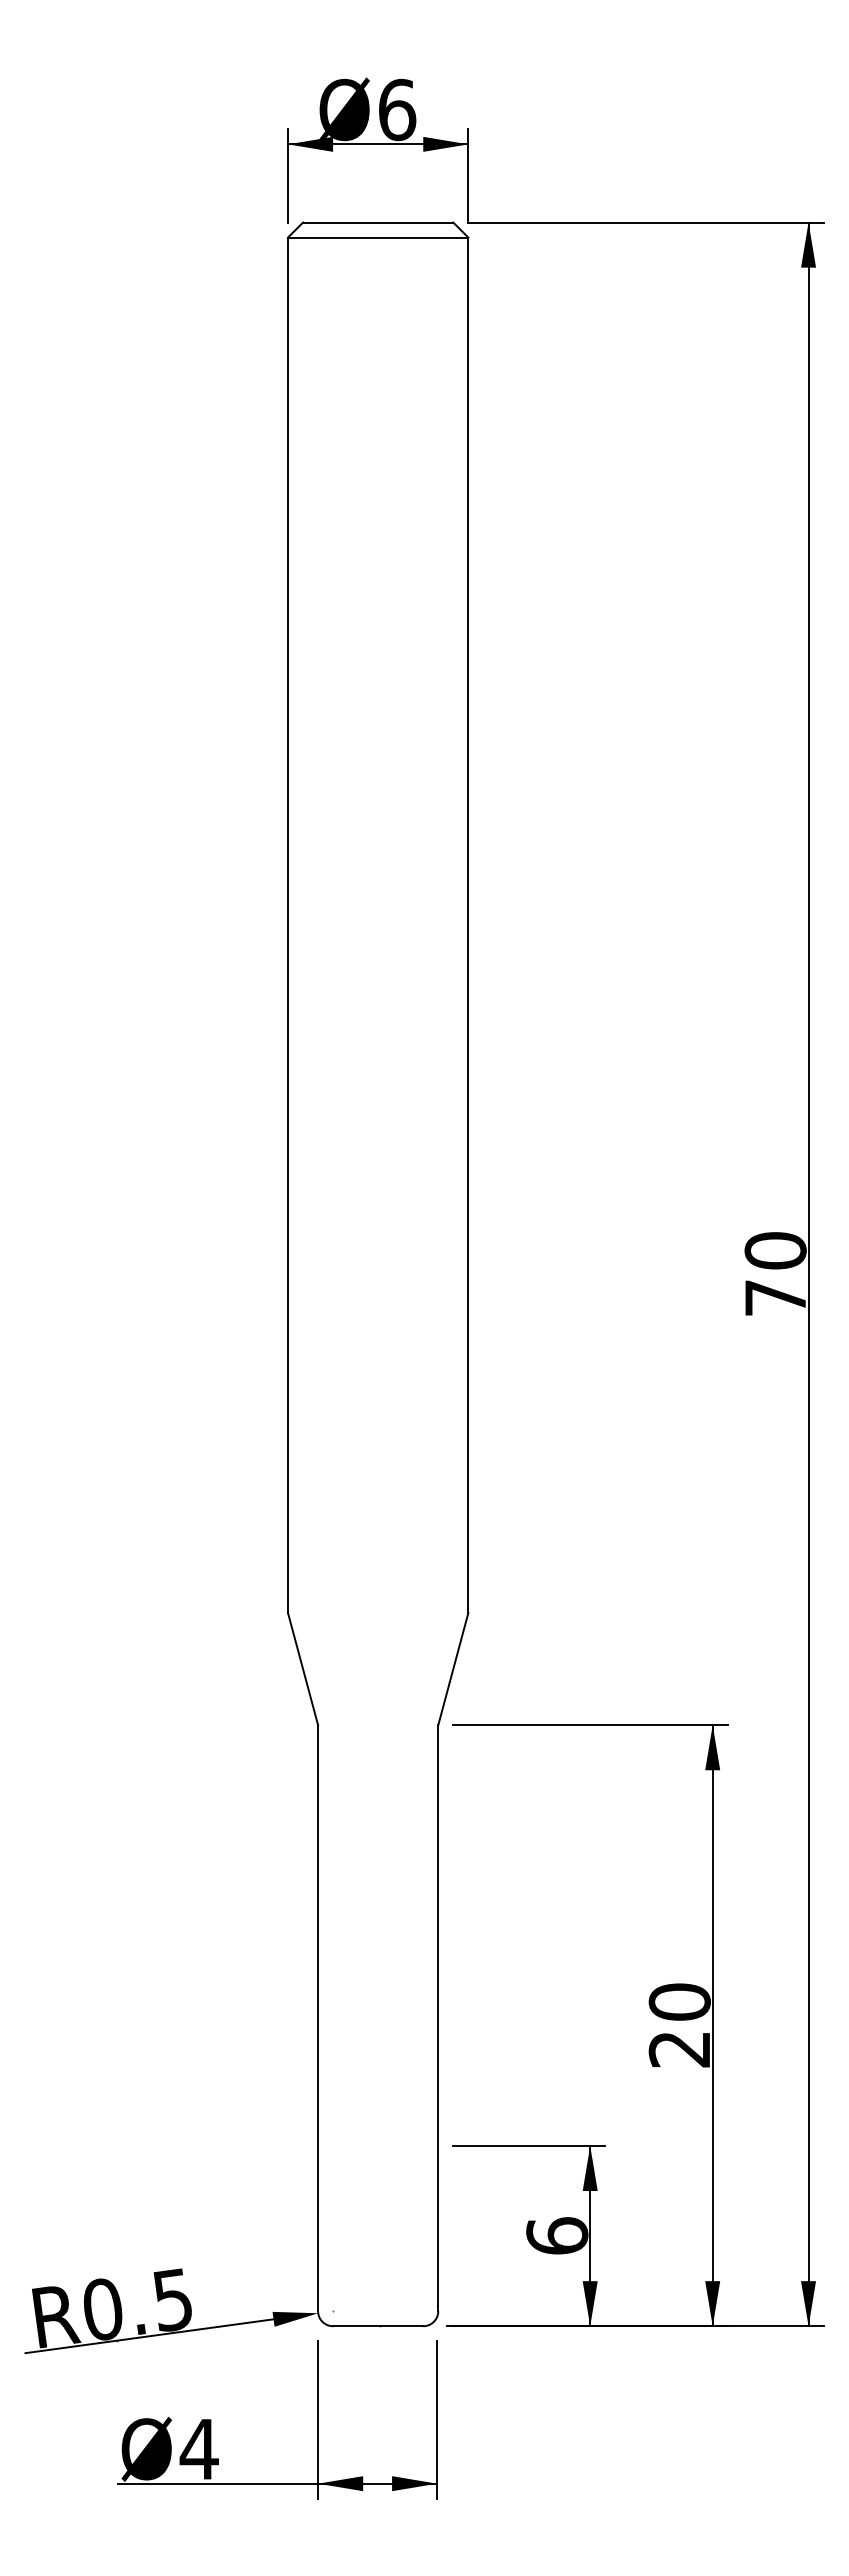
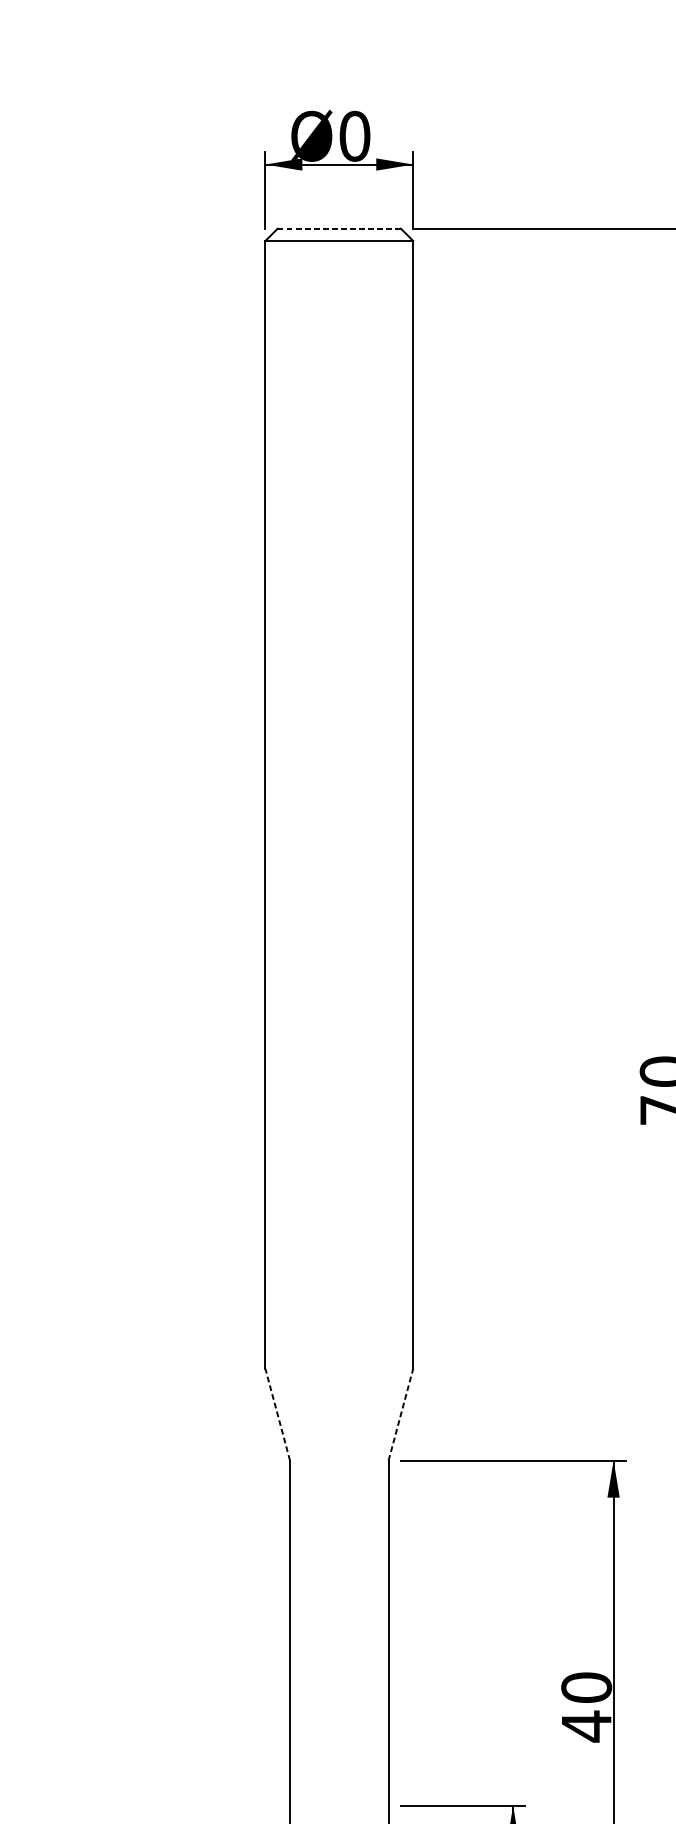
text: (397, 109) -> (355, 135), 6 -> 0
line: (378, 222) -> (339, 228), solid -> dashed
line: (302, 1668) -> (277, 1414), solid -> dashed
line: (453, 1668) -> (401, 1414), solid -> dashed
text: (678, 2049) -> (585, 1726), 20 -> 40

